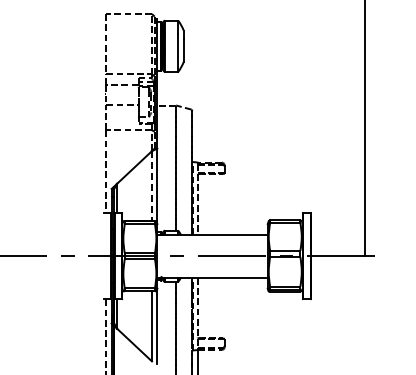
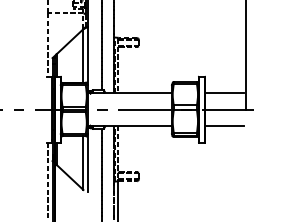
line: (152, 186) -> (83, 56), dashed -> solid
line: (335, 234) -> (223, 92), added
line: (335, 277) -> (223, 125), added

